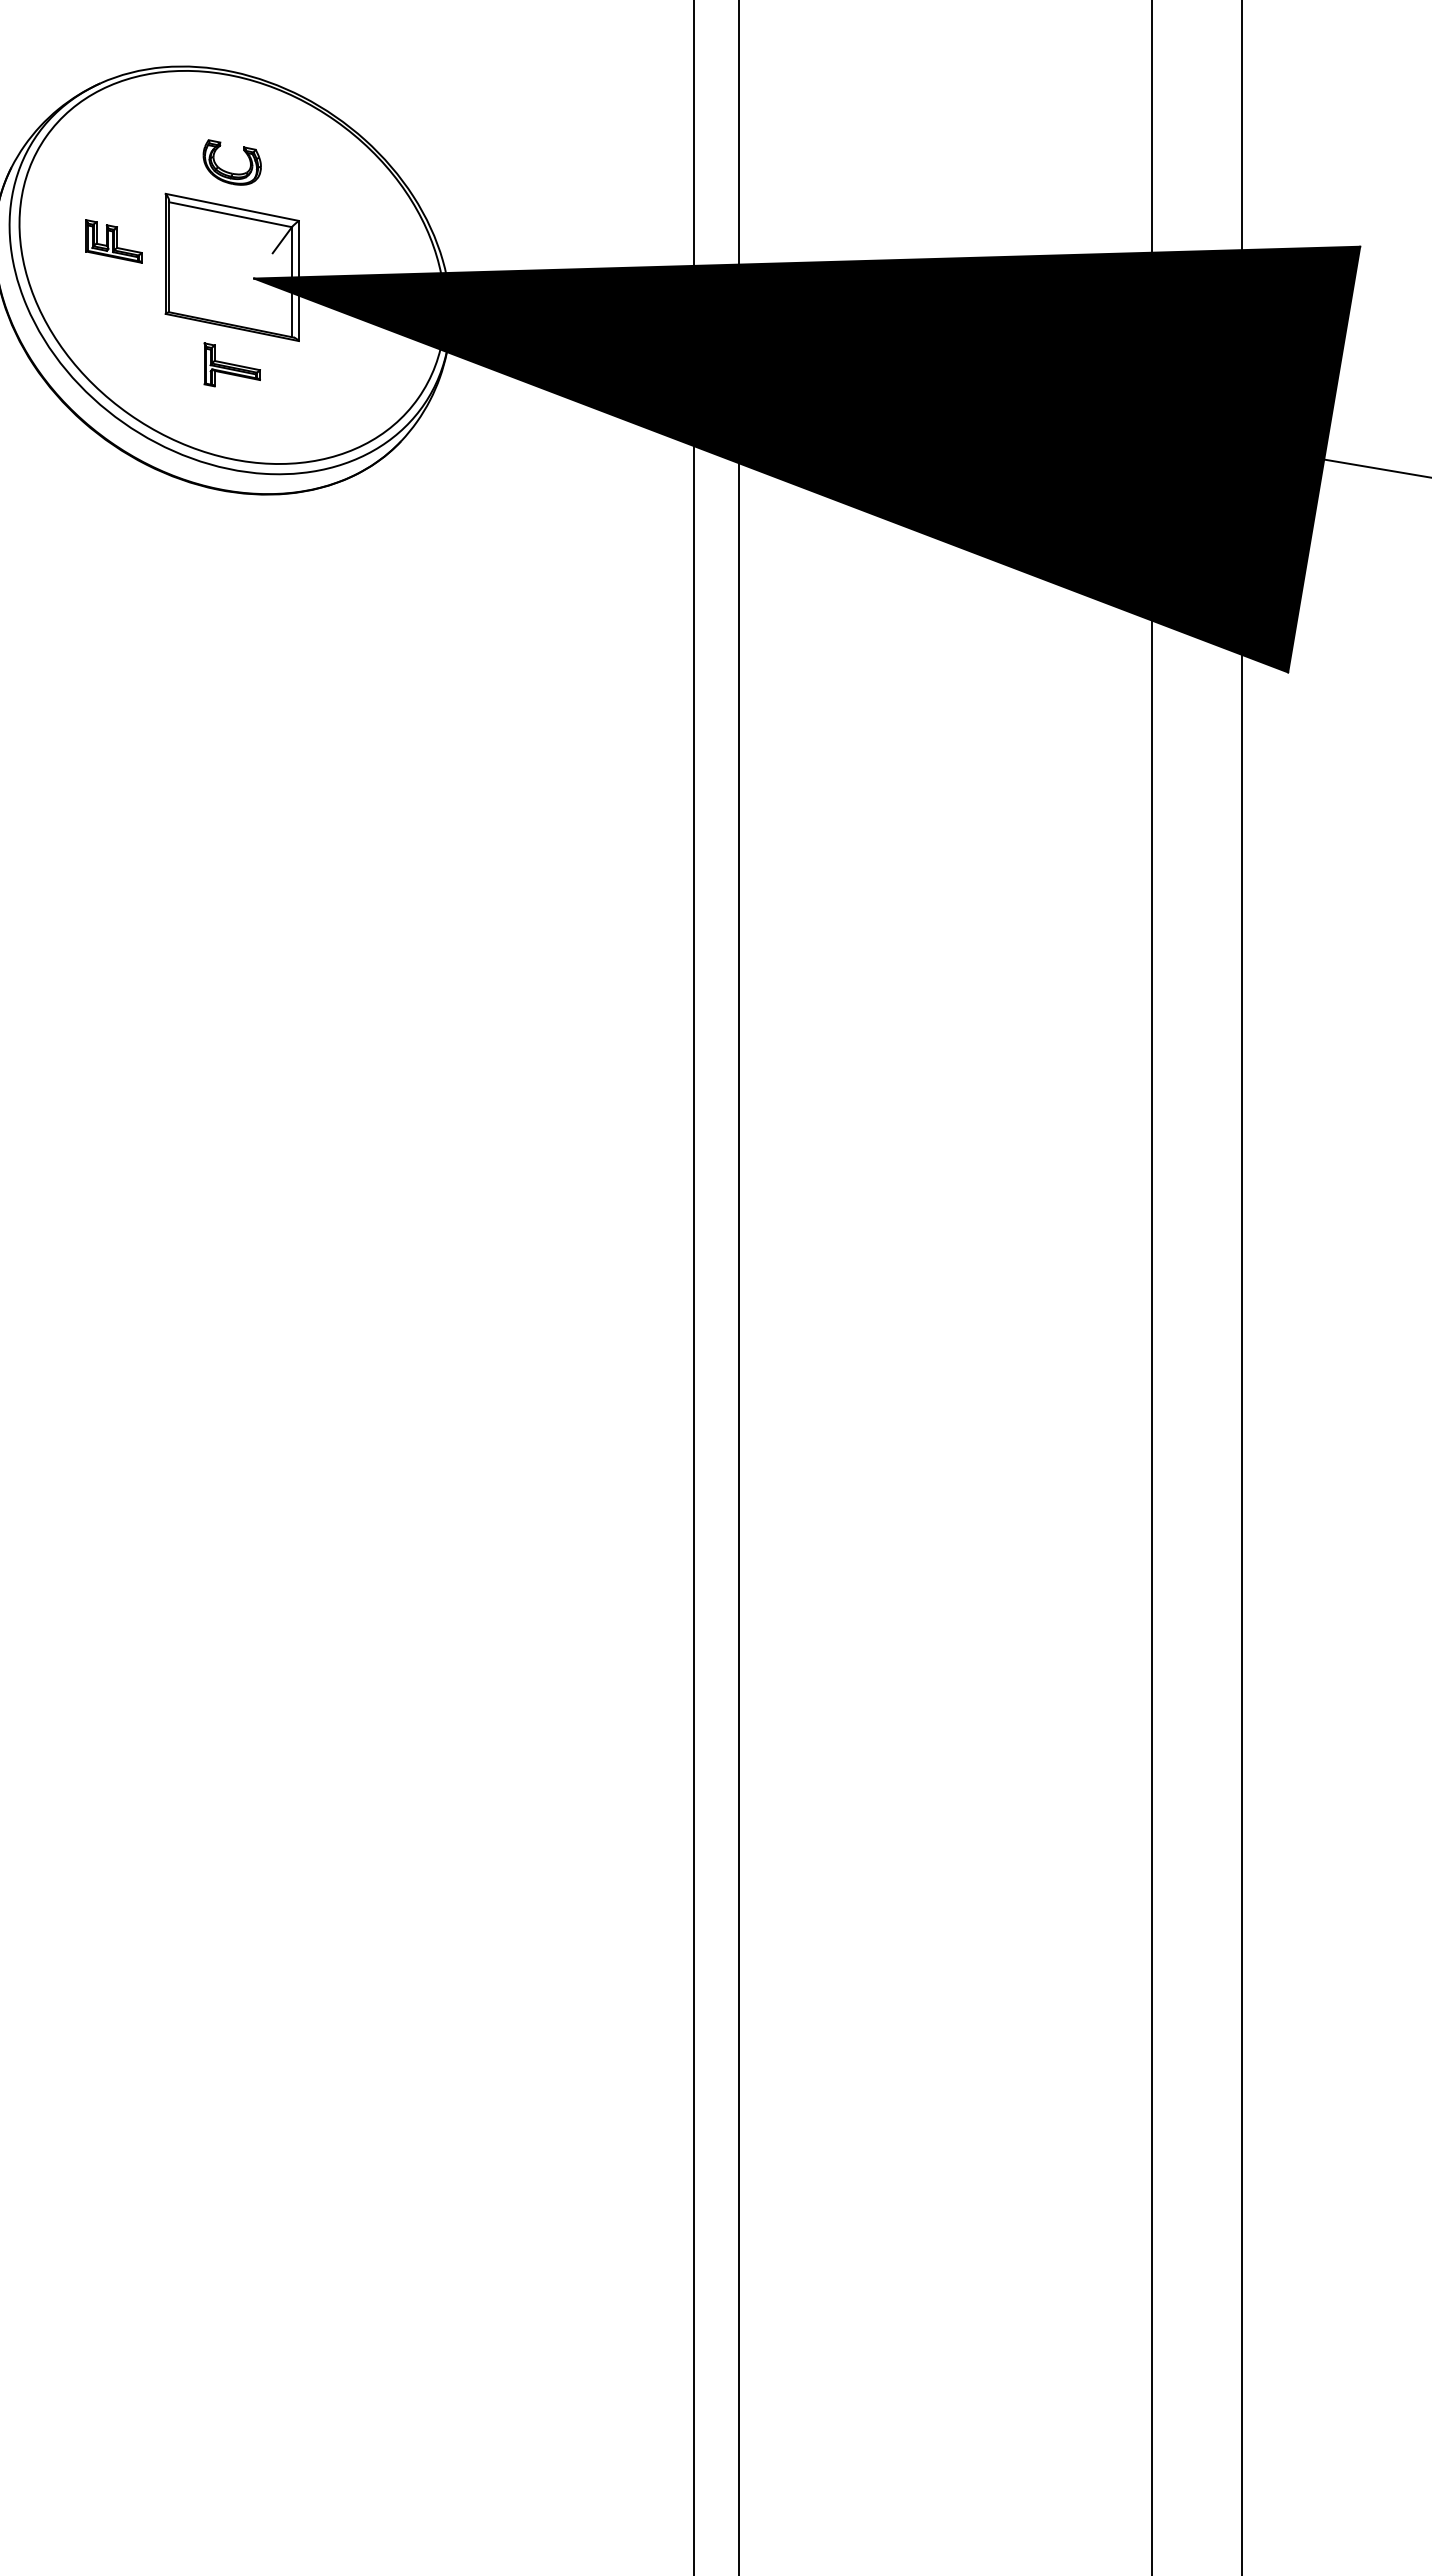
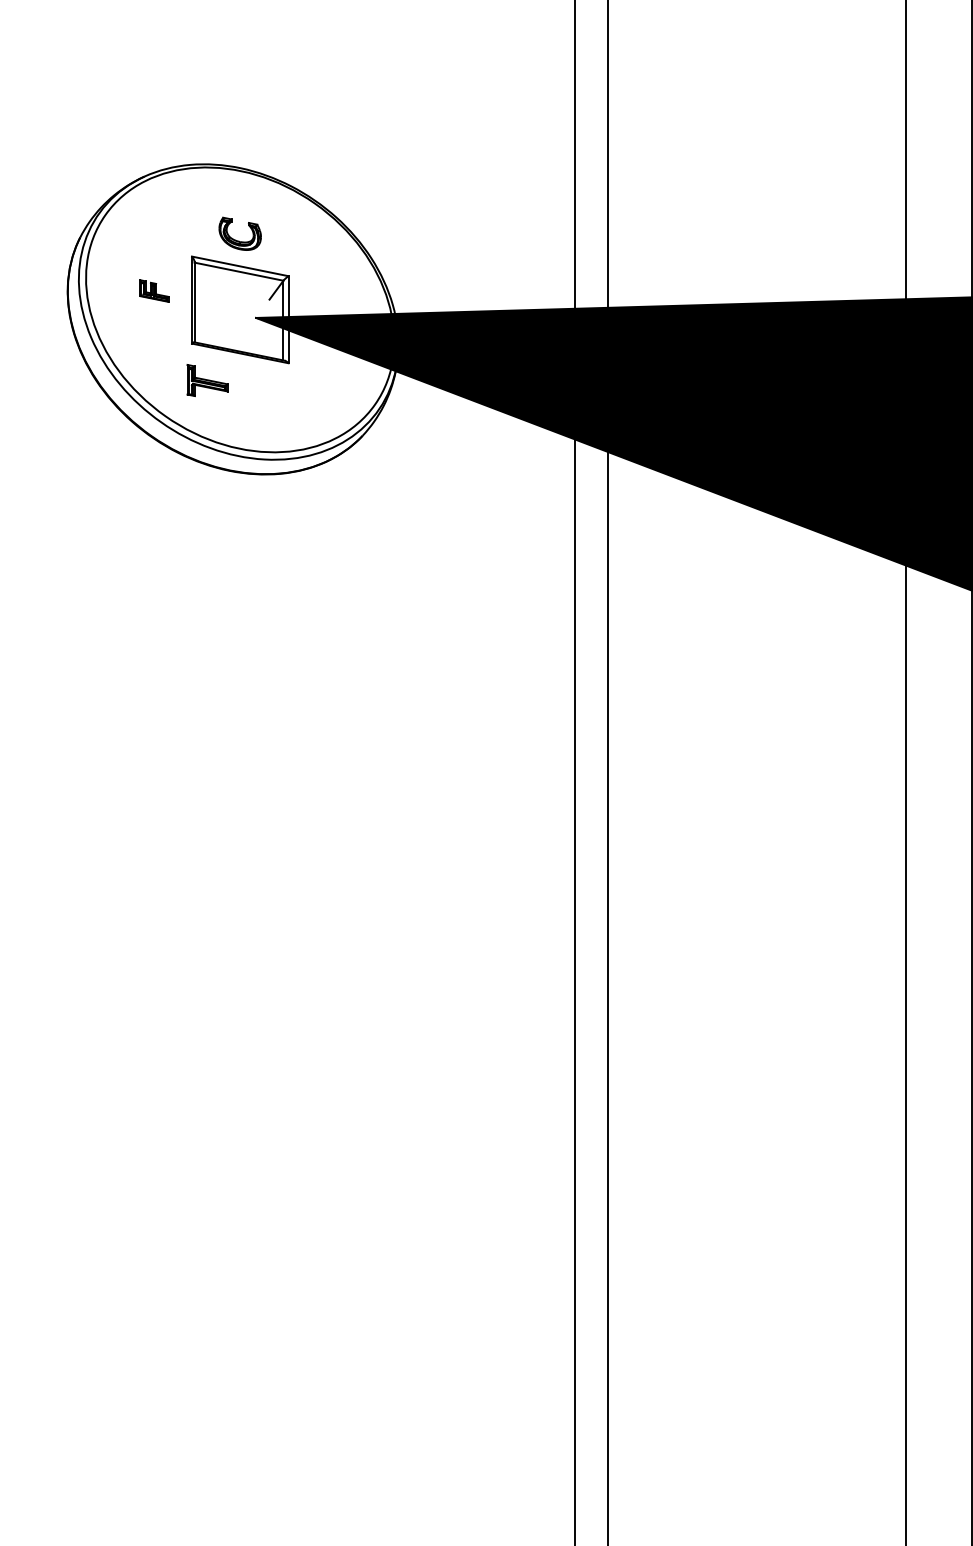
part: (113, 241) -> (154, 291), size x0.7
part: (231, 364) -> (207, 380), moved

